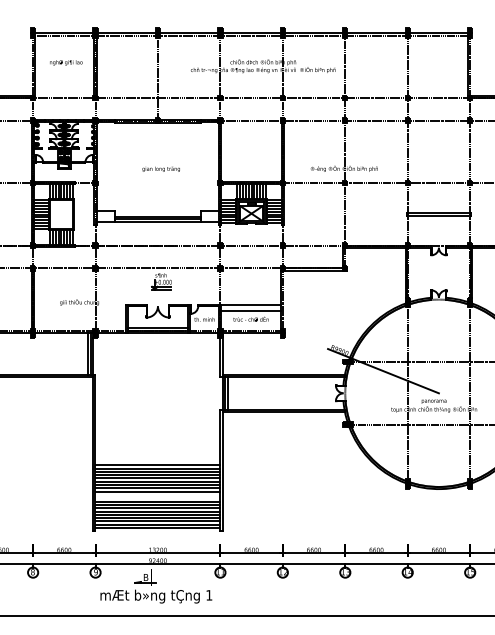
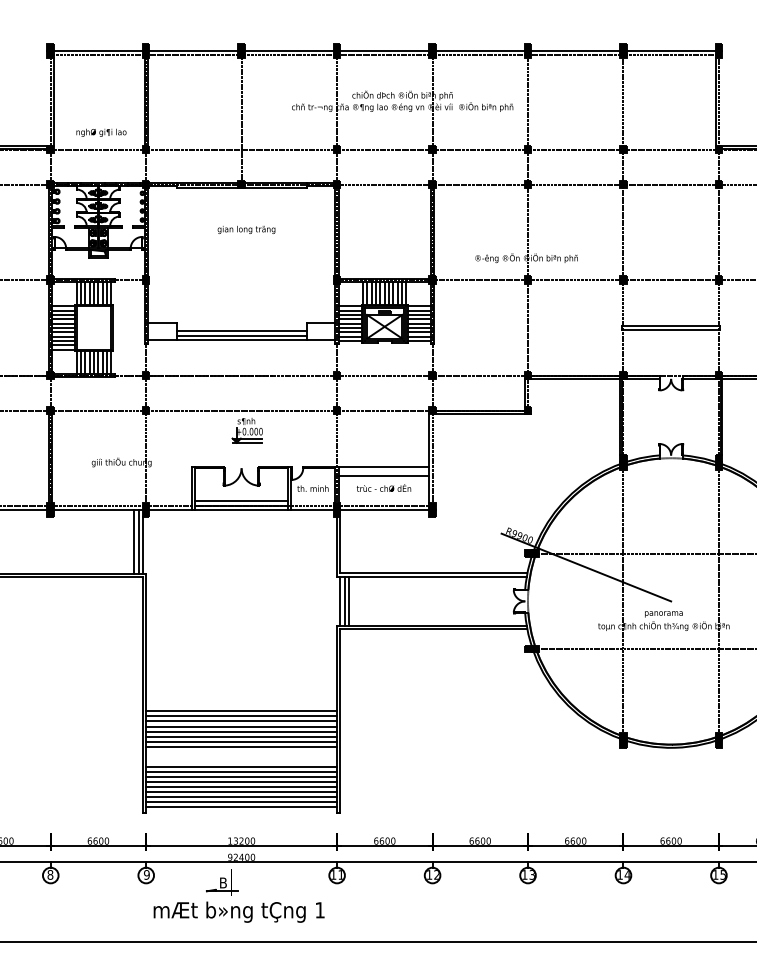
text: (66, 62) -> (101, 132), moved
text: (160, 168) -> (245, 228), moved
line: (157, 491) -> (240, 751), removed

